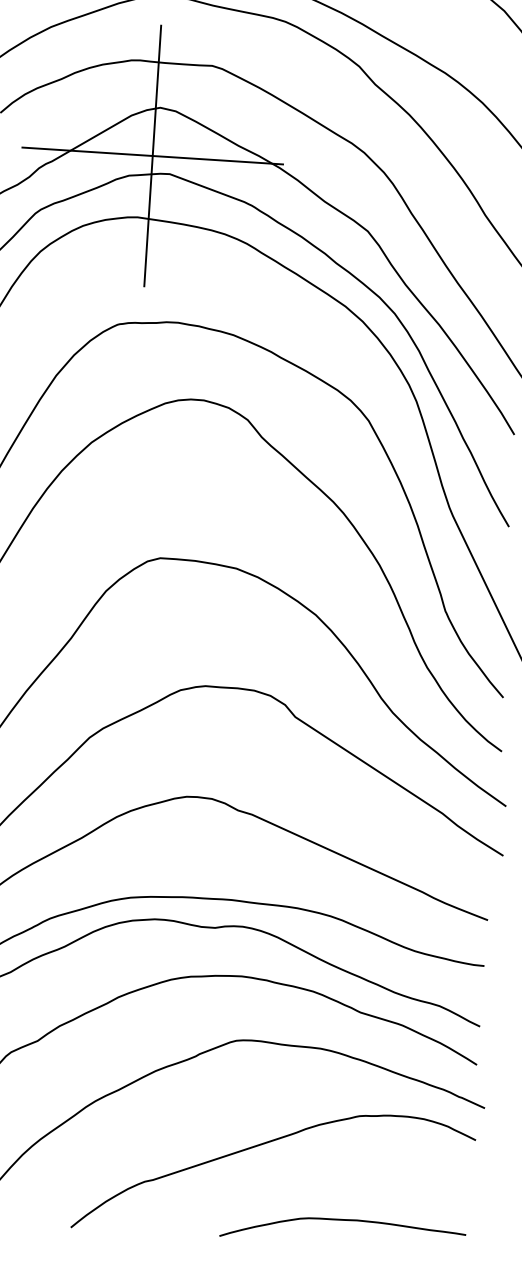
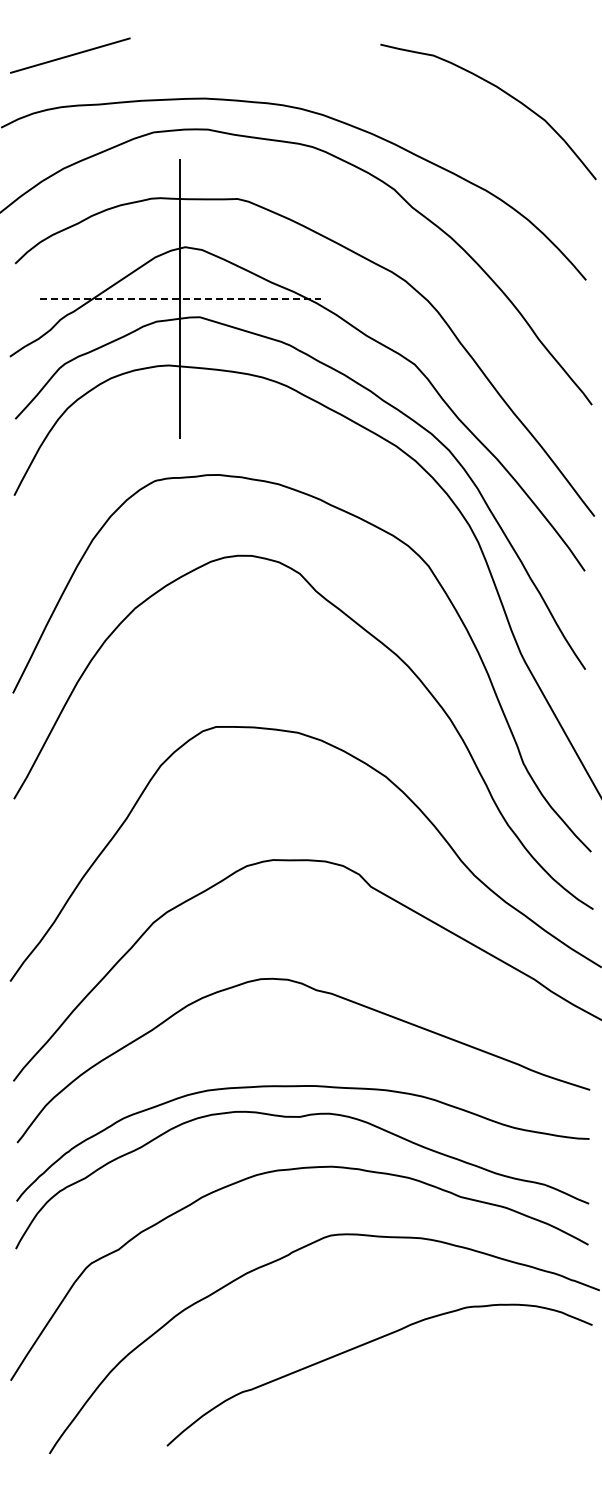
line: (152, 156) -> (180, 299), solid -> dashed
curve: (343, 1220) -> (456, 1419), removed

